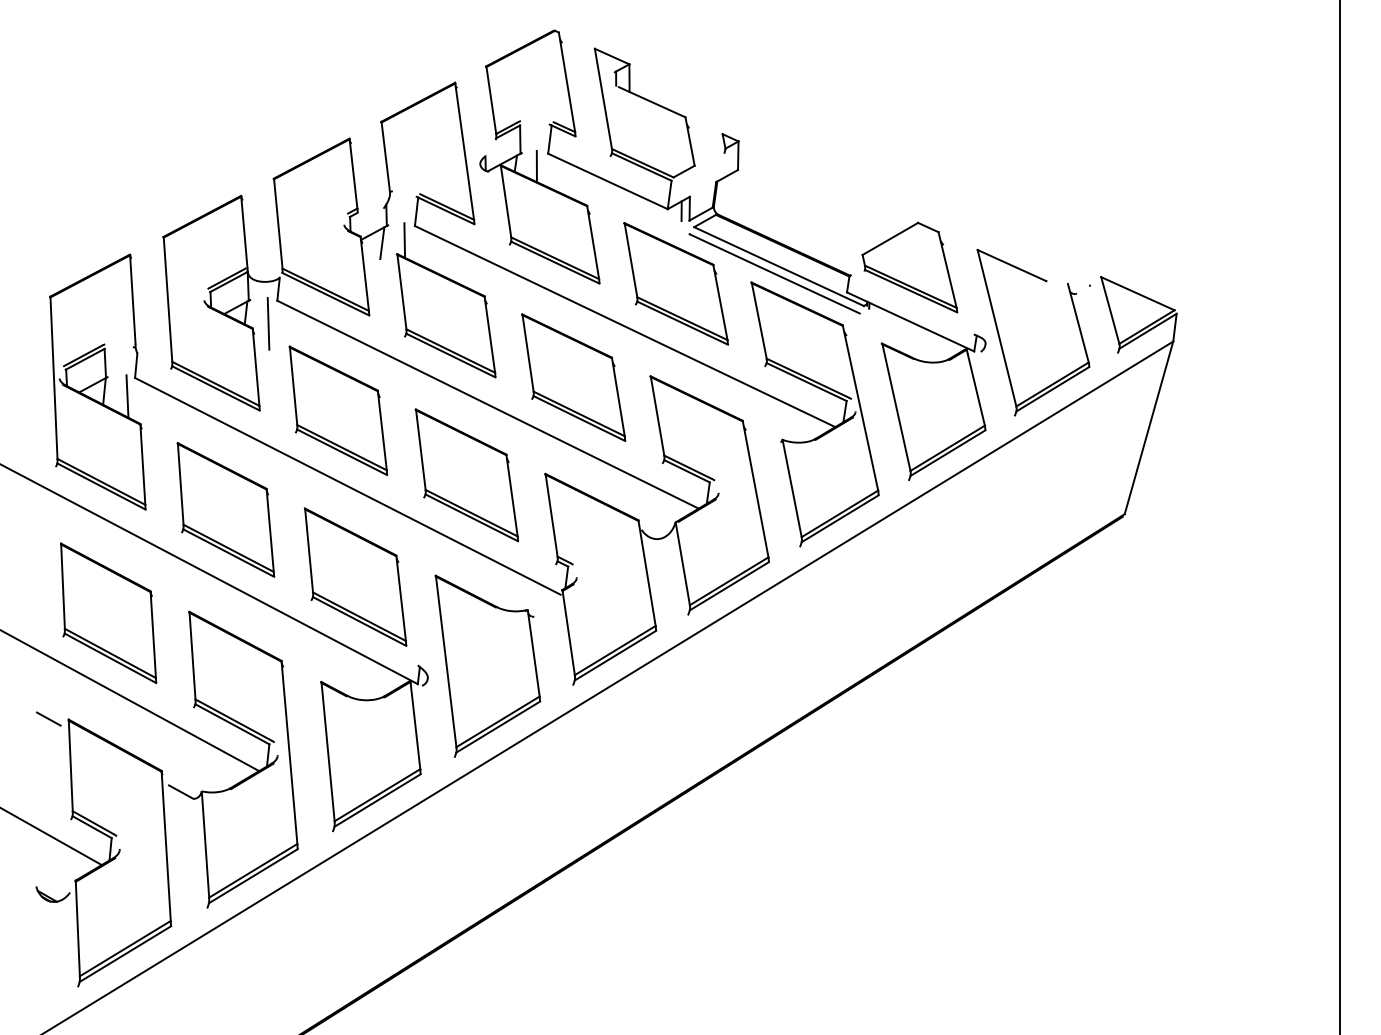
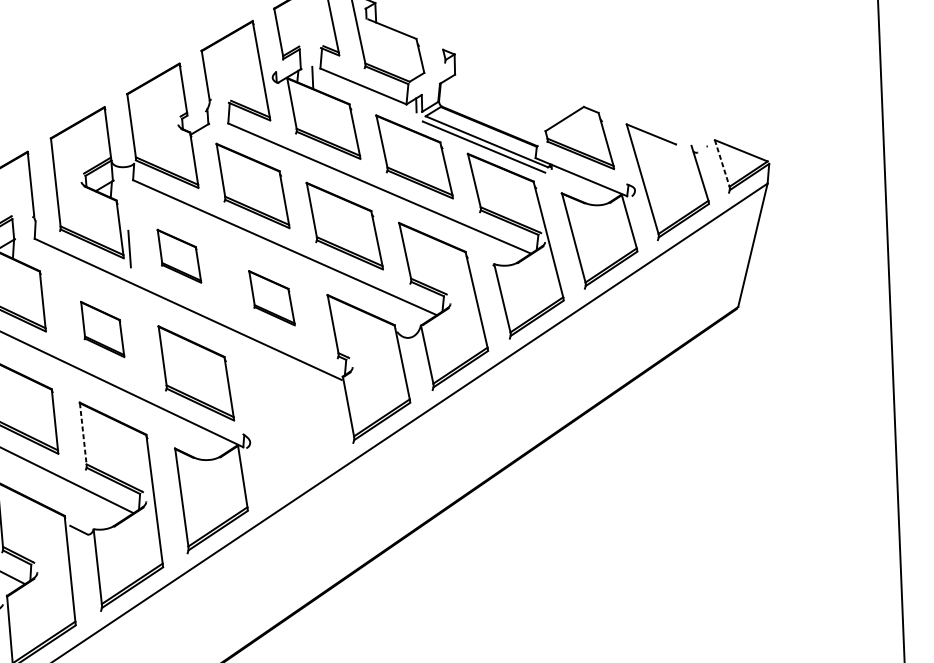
line: (404, 240) -> (221, 133), removed
line: (382, 243) -> (205, 136), removed
line: (1110, 310) -> (722, 163), solid -> dashed
line: (268, 323) -> (129, 248), moved
line: (127, 396) -> (29, 252), removed
part: (338, 410) -> (179, 256), size x0.6
part: (466, 475) -> (271, 298), size x0.6
part: (225, 509) -> (102, 329), size x0.6
line: (192, 656) -> (83, 434), solid -> dashed
part: (487, 665) -> (292, 432), removed

